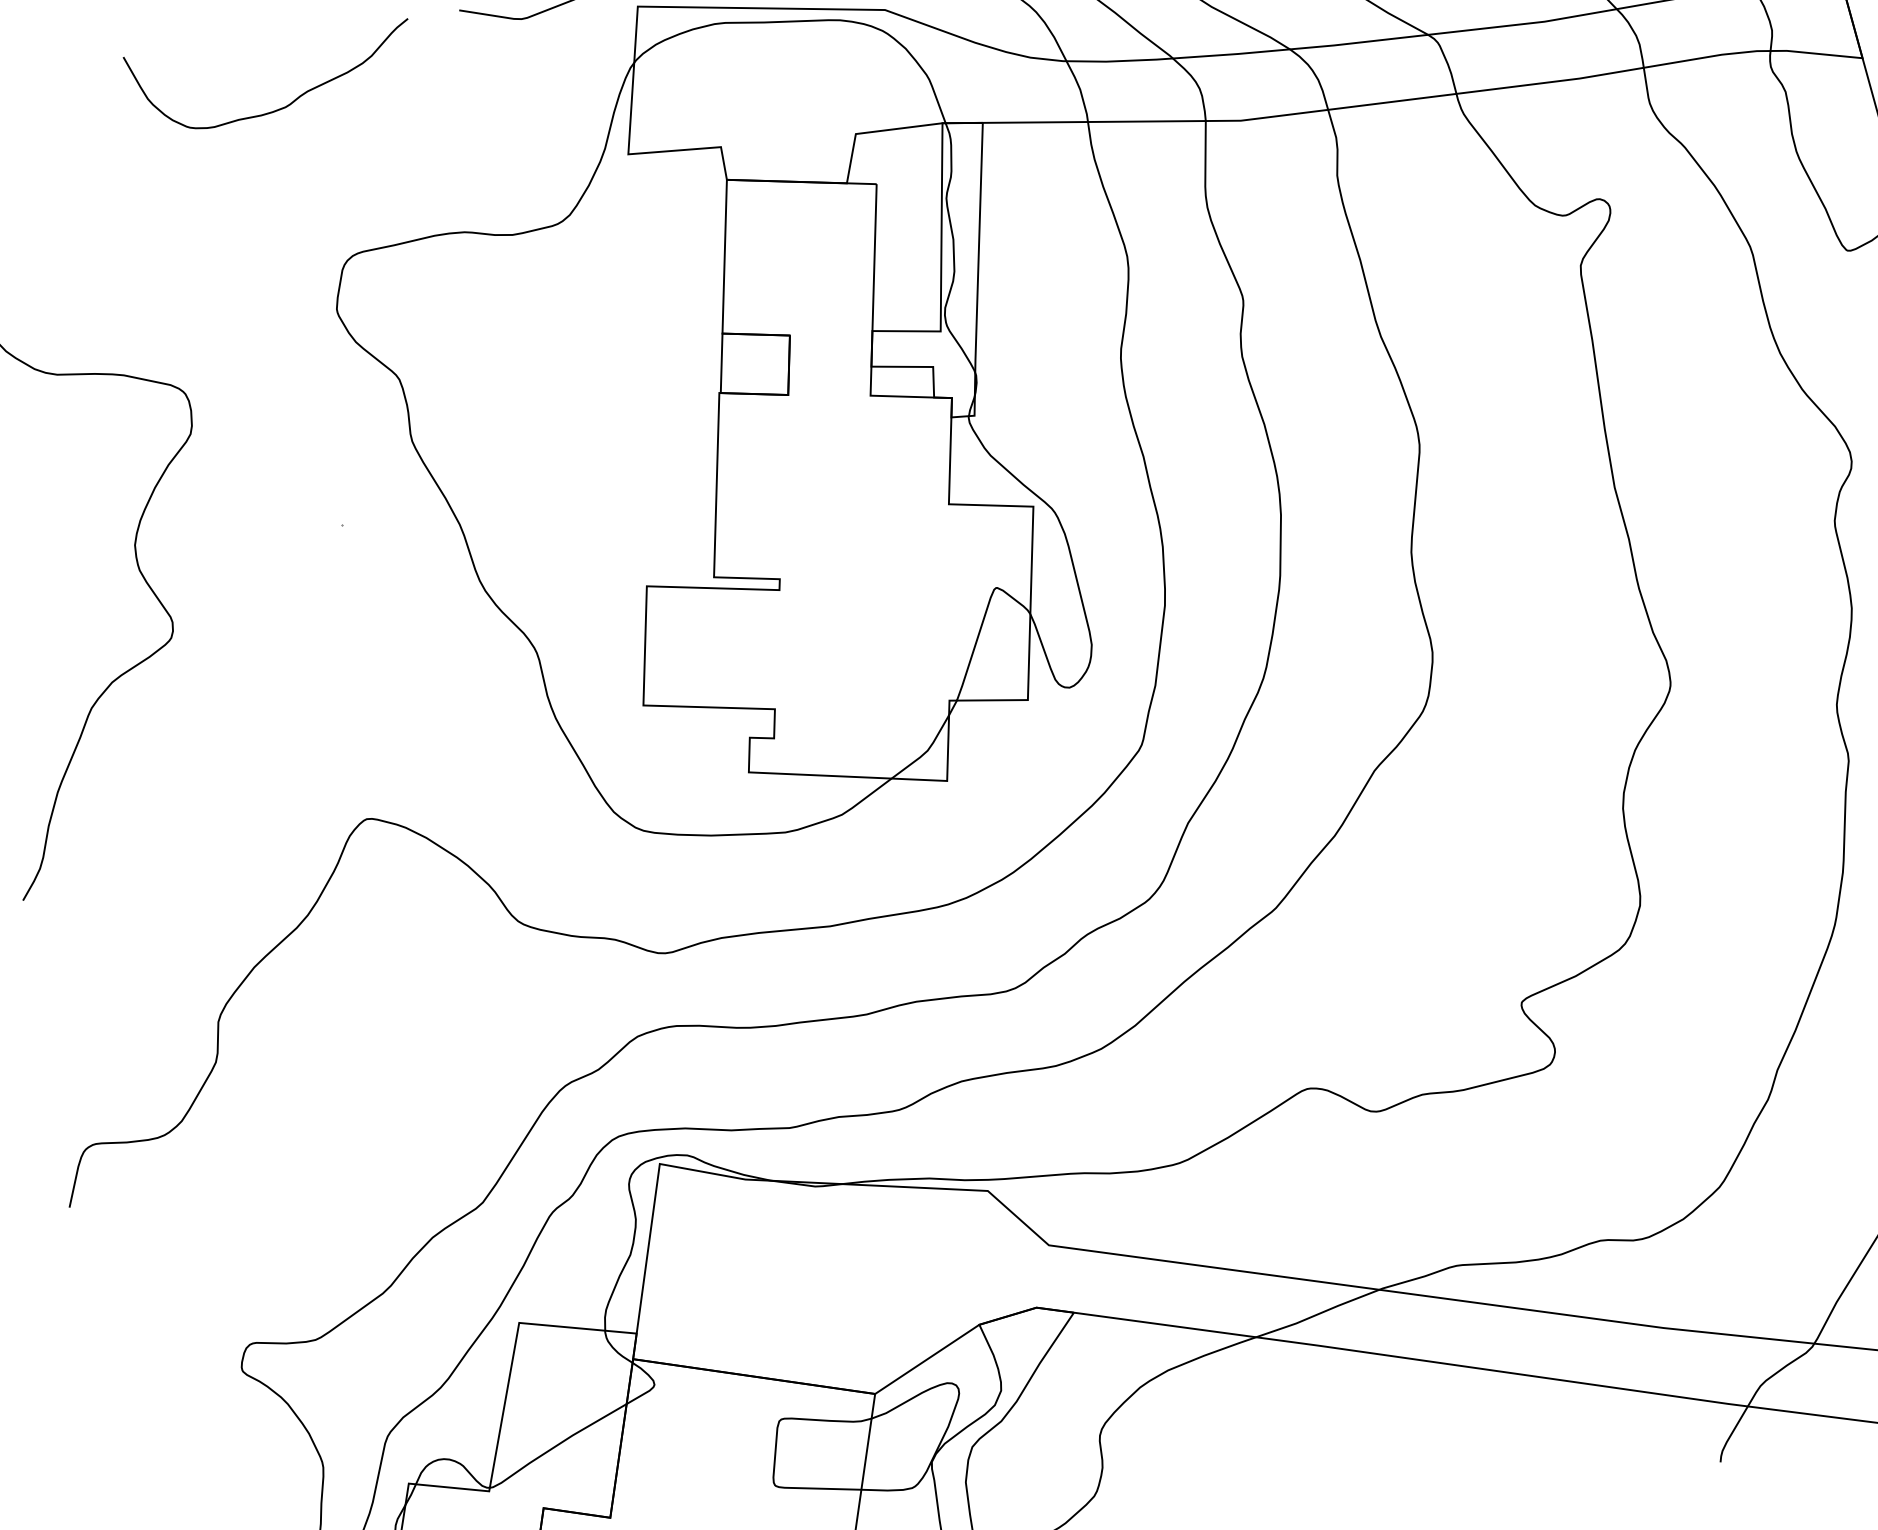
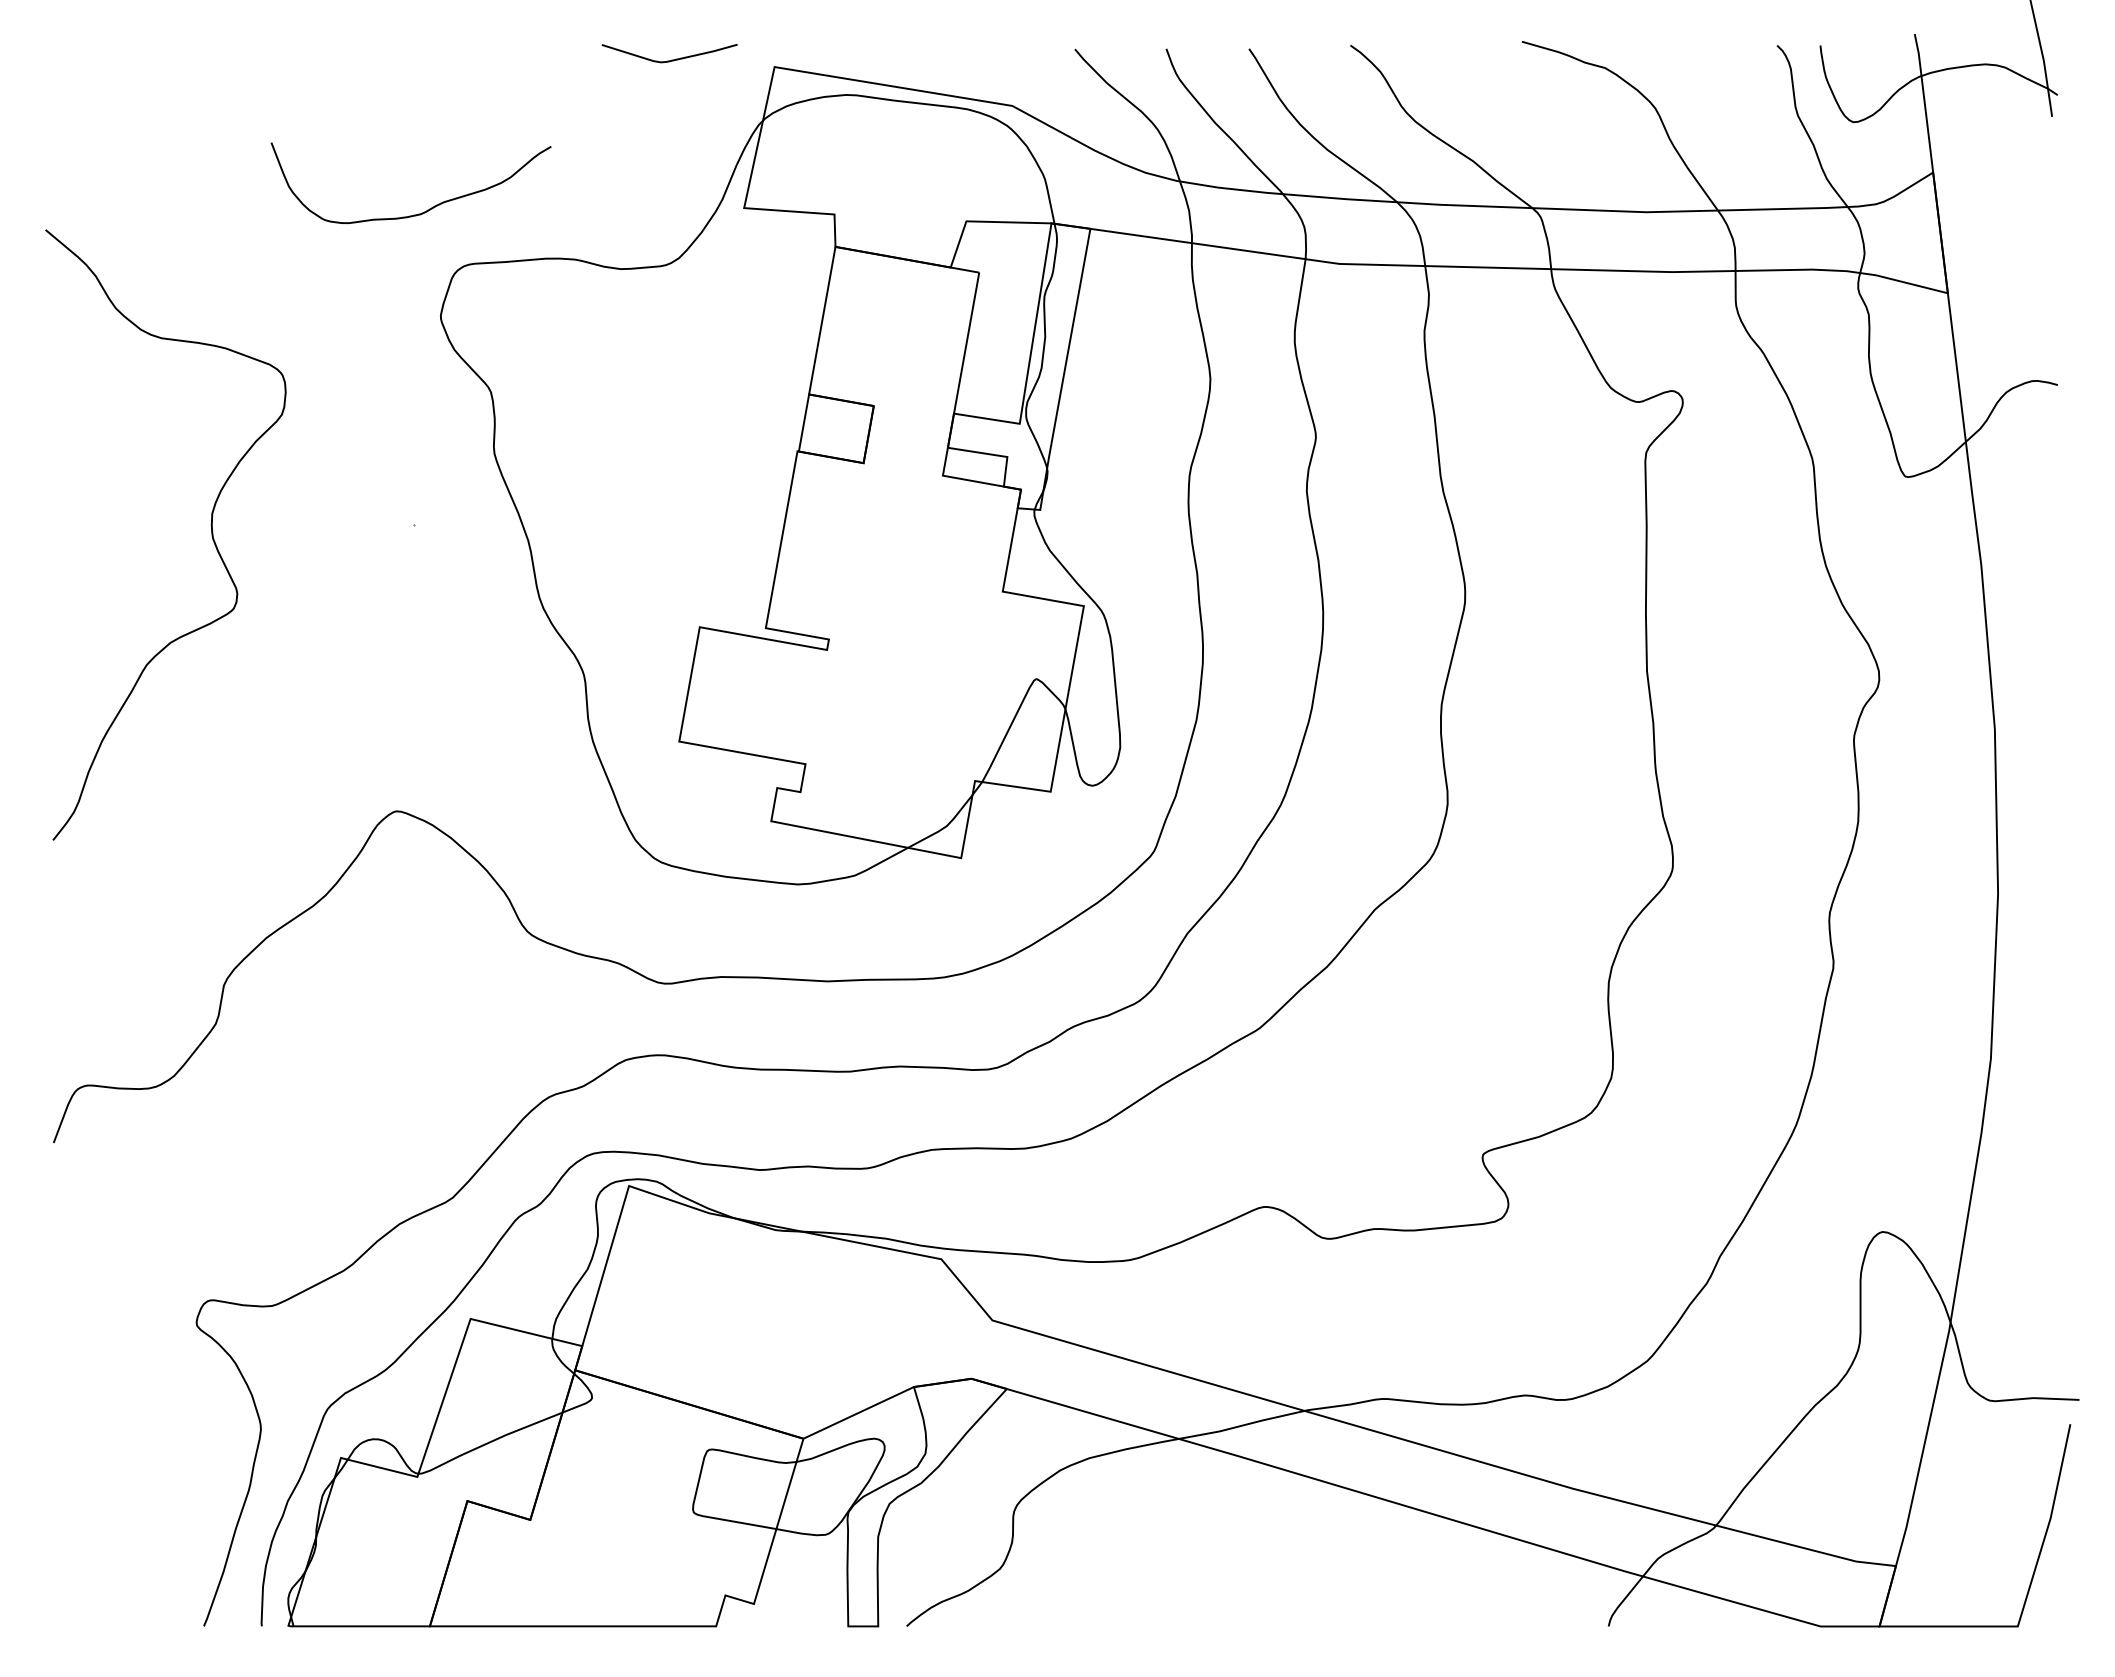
curve: (291, 101) -> (427, 209), moved

